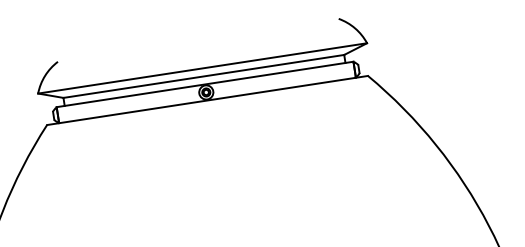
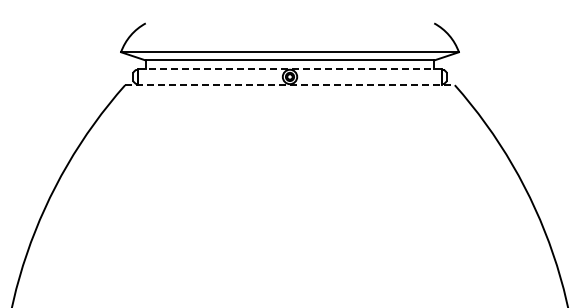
line: (204, 84) -> (289, 68), solid -> dashed
line: (208, 100) -> (290, 85), solid -> dashed

